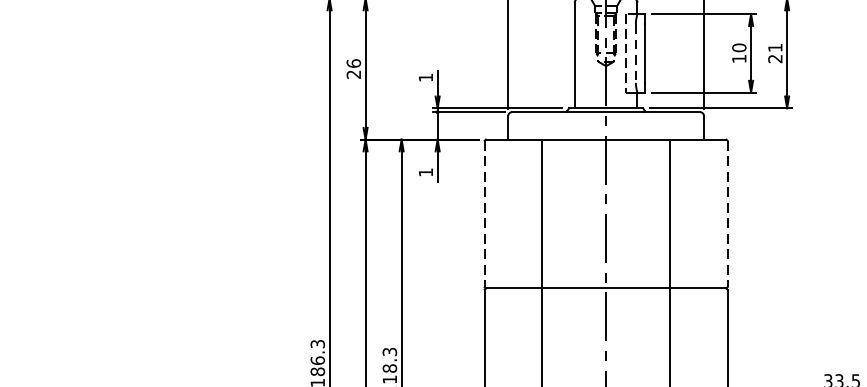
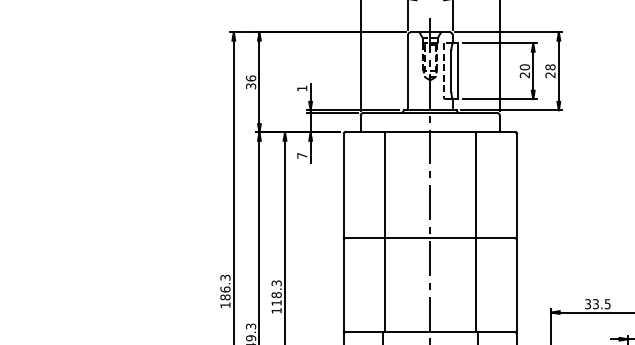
text: (775, 48) -> (550, 67), 21 -> 28
line: (635, 53) -> (451, 71), dashed -> solid
text: (738, 59) -> (524, 75), 10 -> 20
text: (354, 74) -> (251, 86), 26 -> 36
text: (426, 172) -> (302, 155), 1 -> 7
line: (485, 214) -> (344, 185), dashed -> solid
line: (727, 214) -> (516, 185), dashed -> solid

